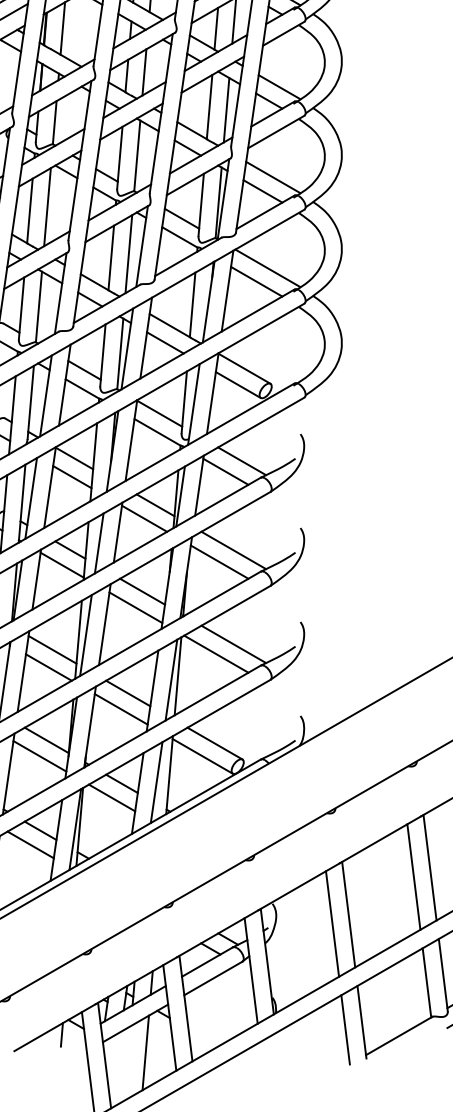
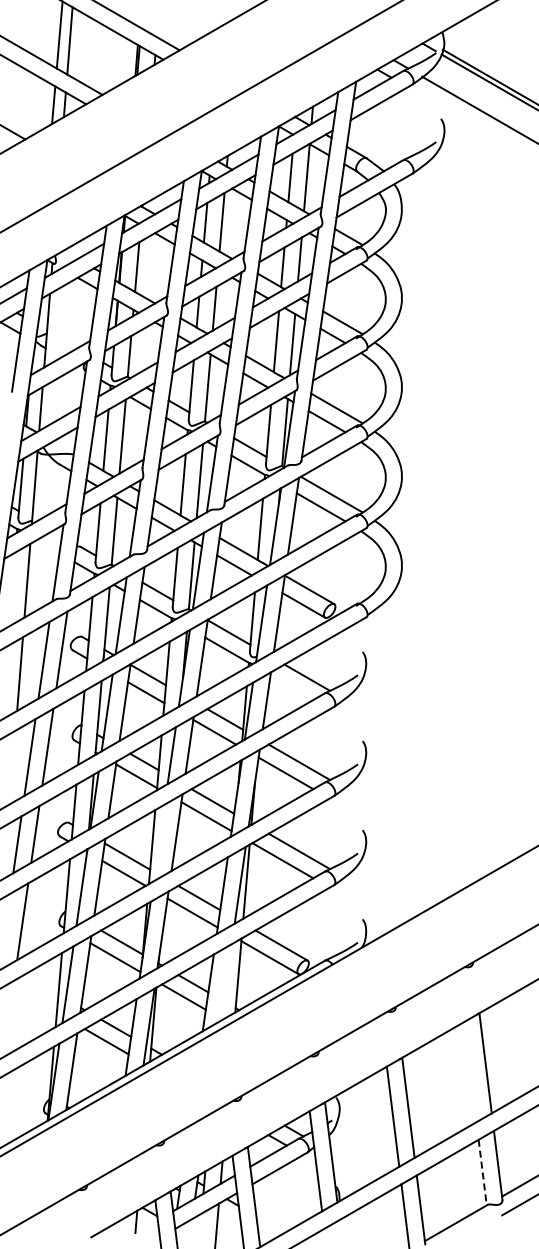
line: (225, 471) -> (291, 687), removed
line: (85, 634) -> (158, 842), removed
line: (155, 782) -> (225, 982), removed
line: (414, 877) -> (470, 1072), removed
line: (426, 983) -> (482, 1173), solid -> dashed

